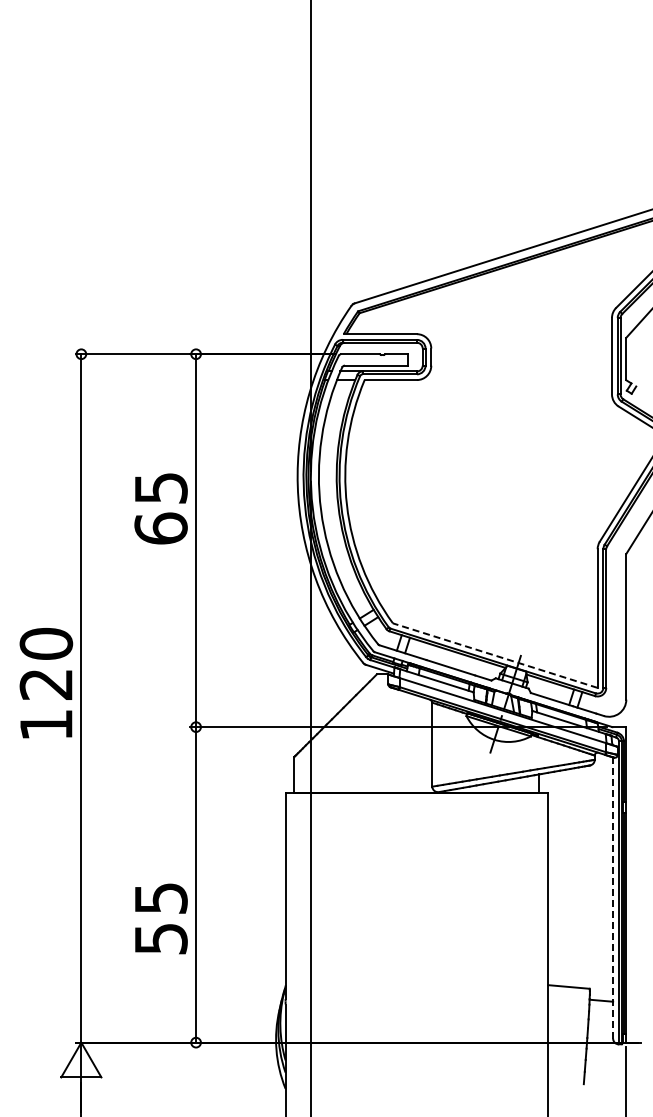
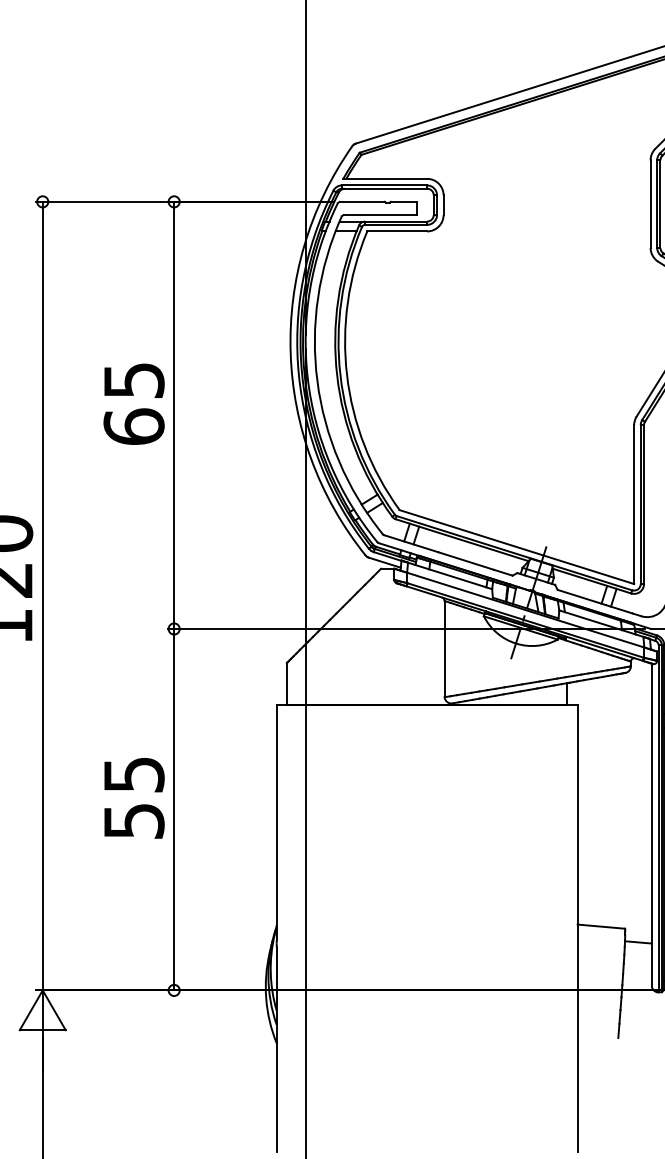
text: (160, 508) -> (133, 403), moved
line: (494, 655) -> (516, 546), dashed -> solid
line: (613, 898) -> (652, 825), dashed -> solid
text: (161, 918) -> (134, 797), moved

